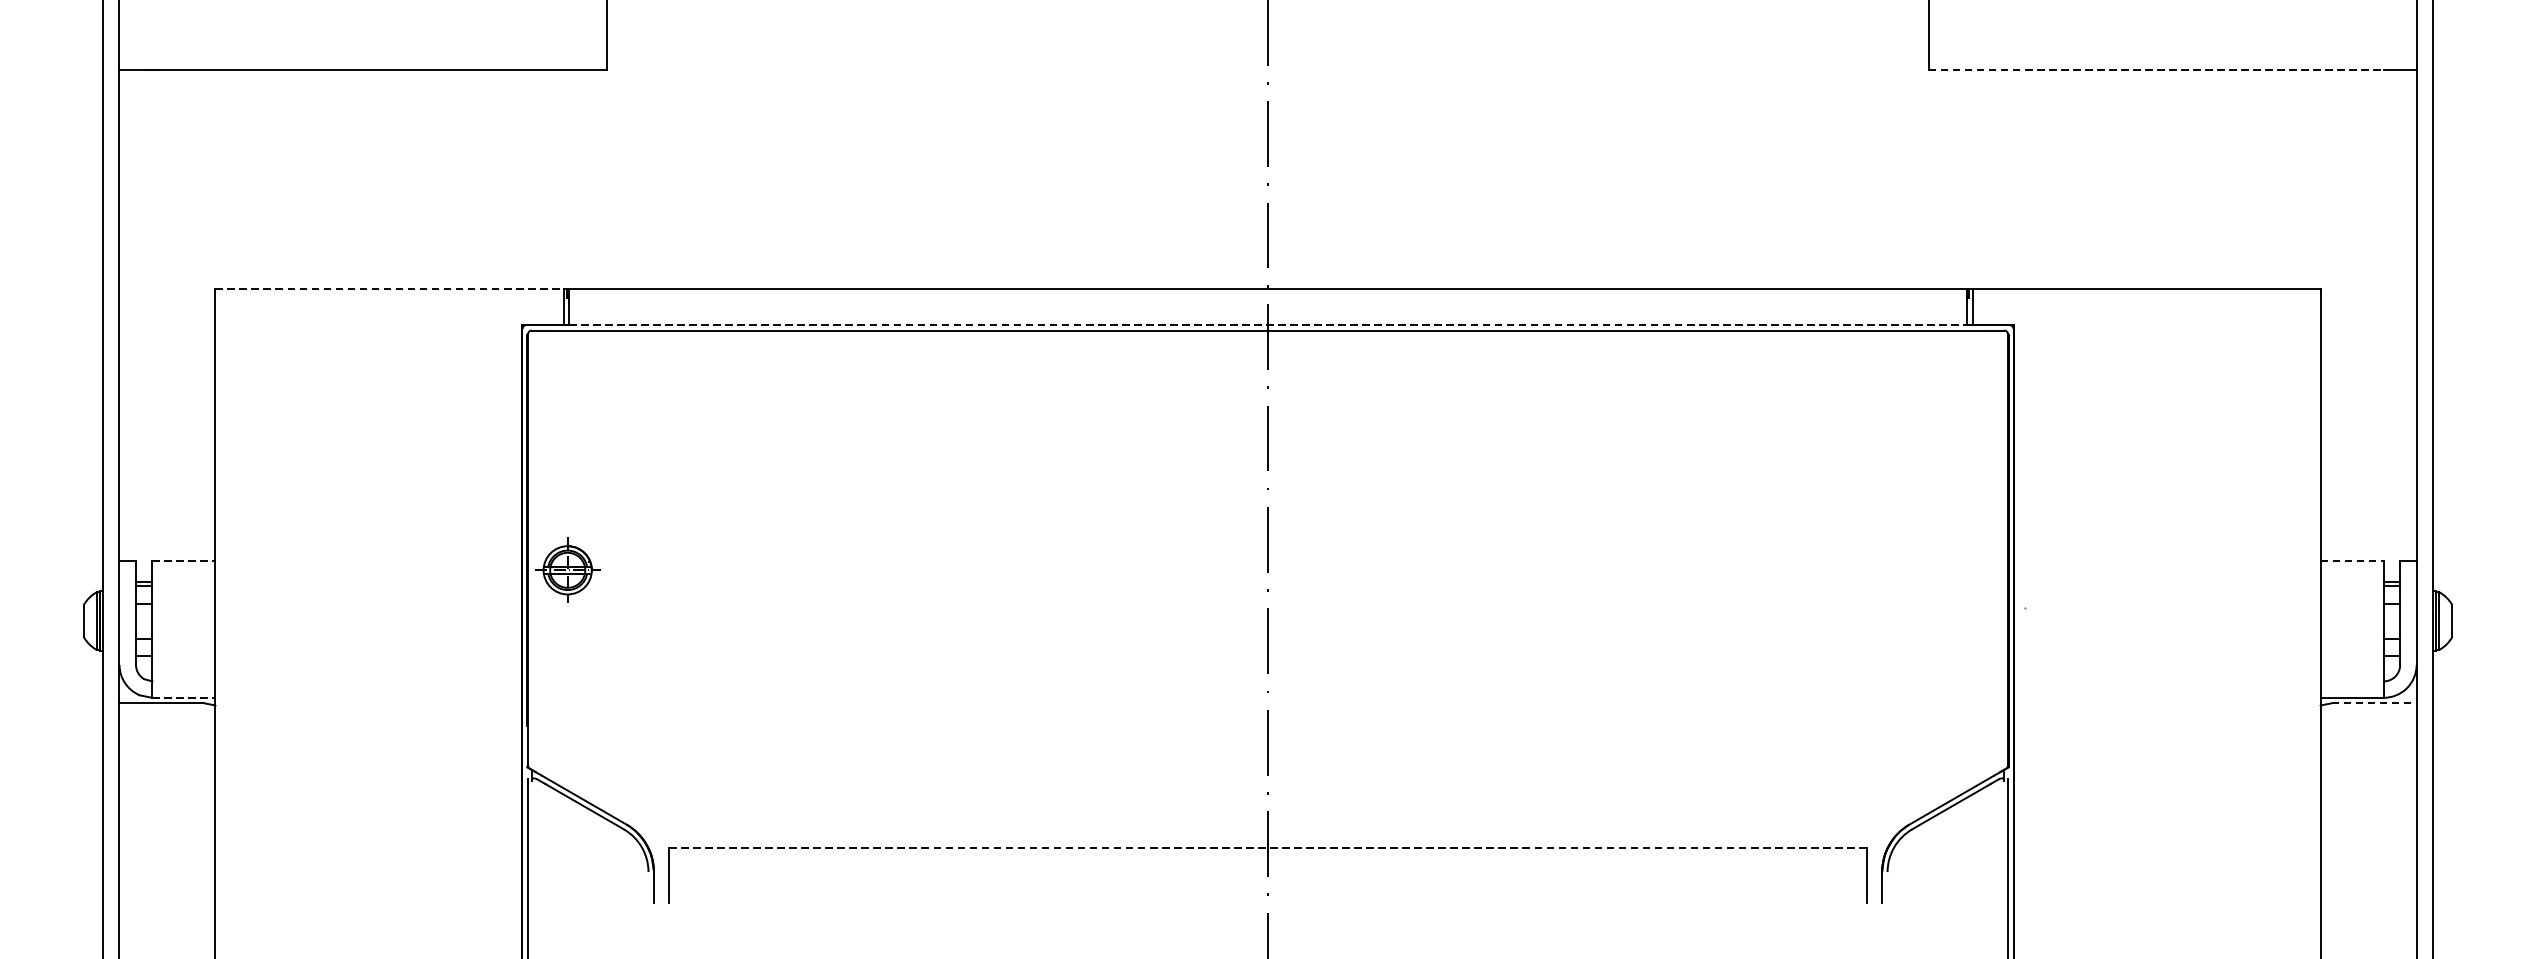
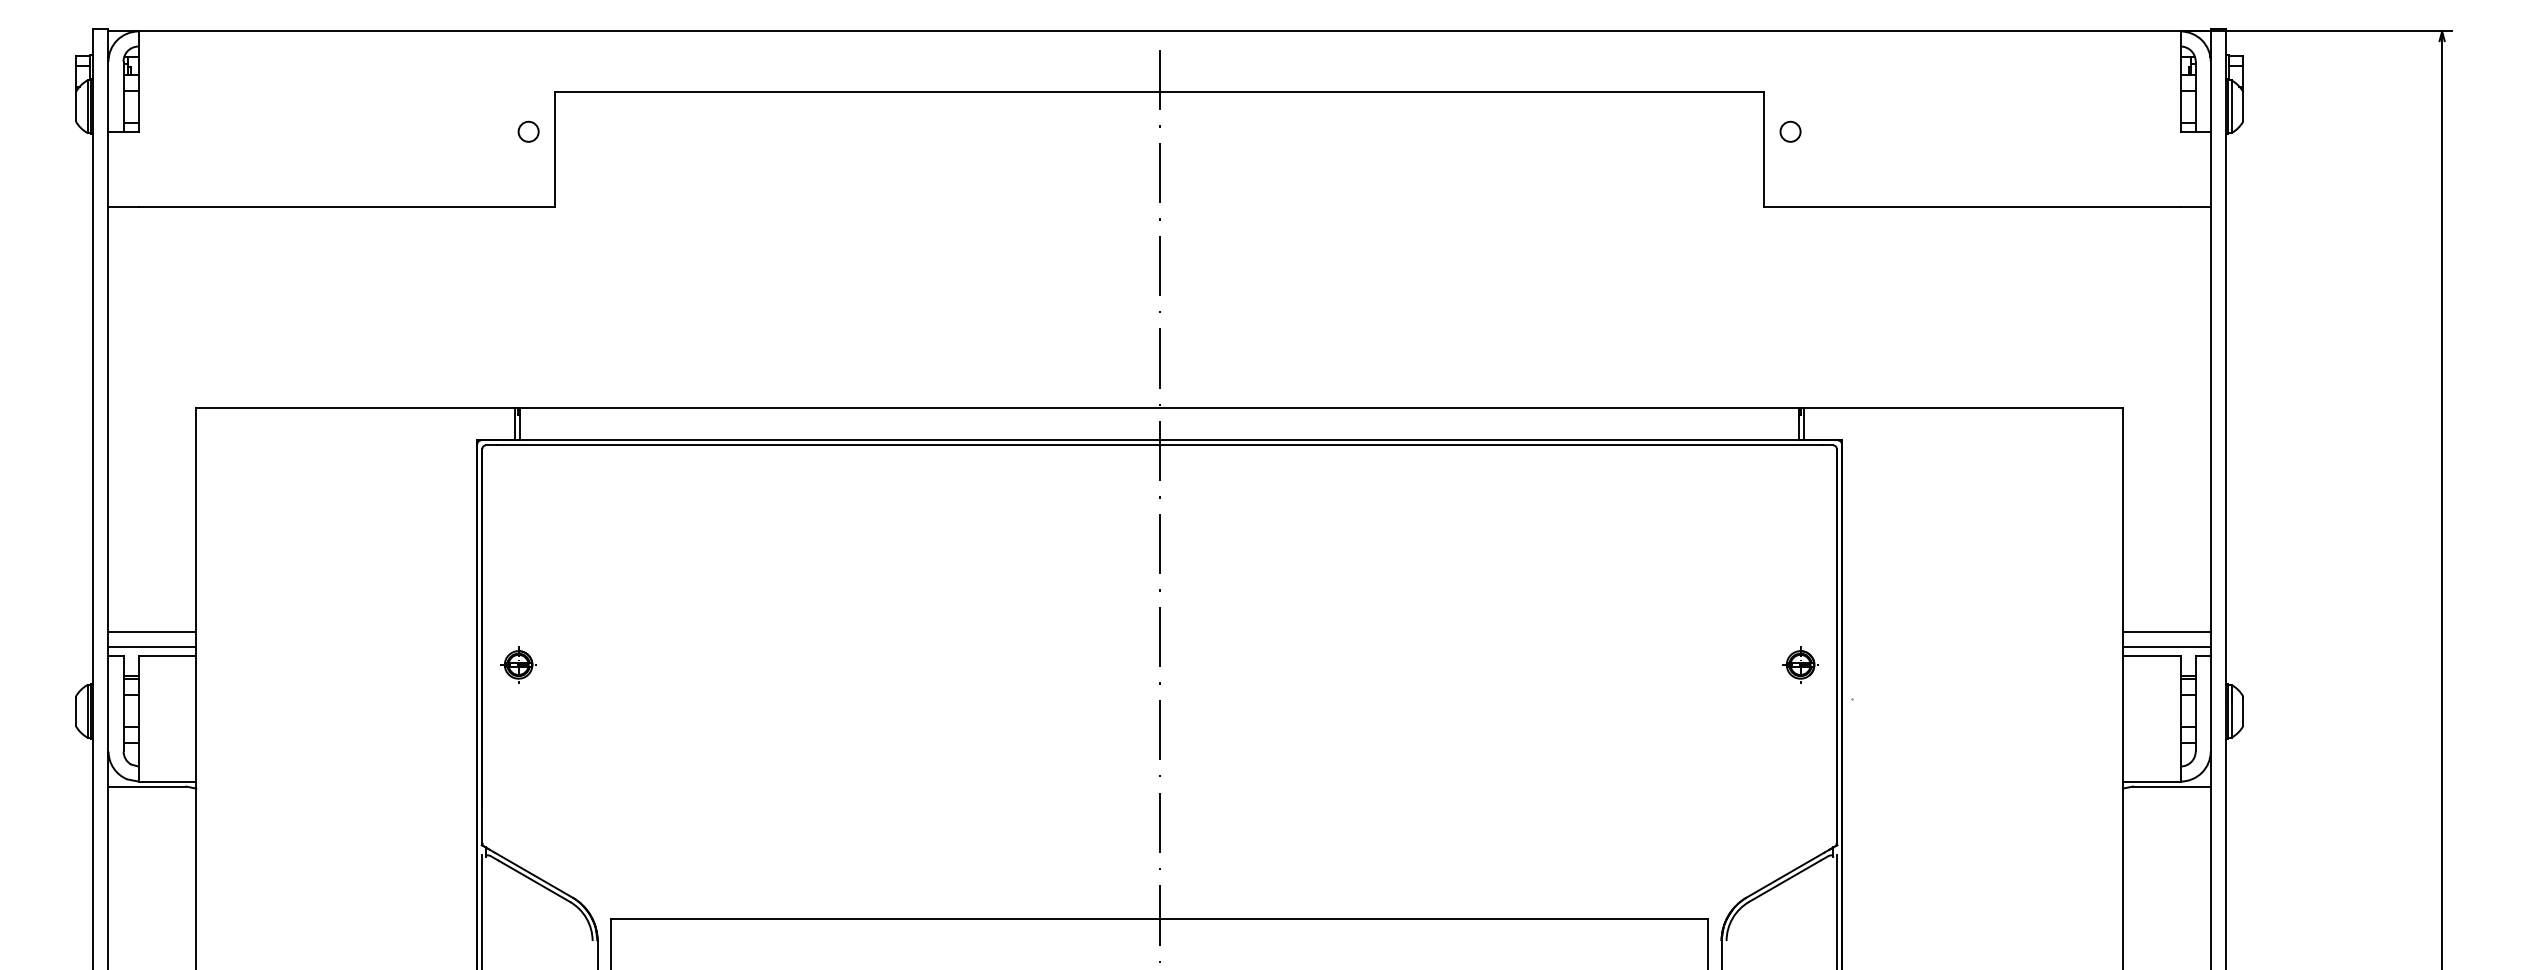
line: (2156, 70) -> (1972, 207), dashed -> solid
line: (390, 289) -> (356, 407), dashed -> solid
line: (1267, 325) -> (1159, 440), dashed -> solid
line: (167, 533) -> (152, 631), added
line: (2368, 533) -> (2166, 631), added
line: (167, 550) -> (152, 646), added
line: (2368, 550) -> (2166, 646), added
line: (183, 561) -> (167, 656), dashed -> solid
line: (2351, 561) -> (2151, 656), dashed -> solid
part: (567, 569) -> (518, 664), size x0.62
part: (1968, 569) -> (1800, 664), added
line: (183, 697) -> (167, 781), dashed -> solid
line: (2373, 703) -> (2171, 786), dashed -> solid
line: (1269, 847) -> (1160, 918), dashed -> solid

